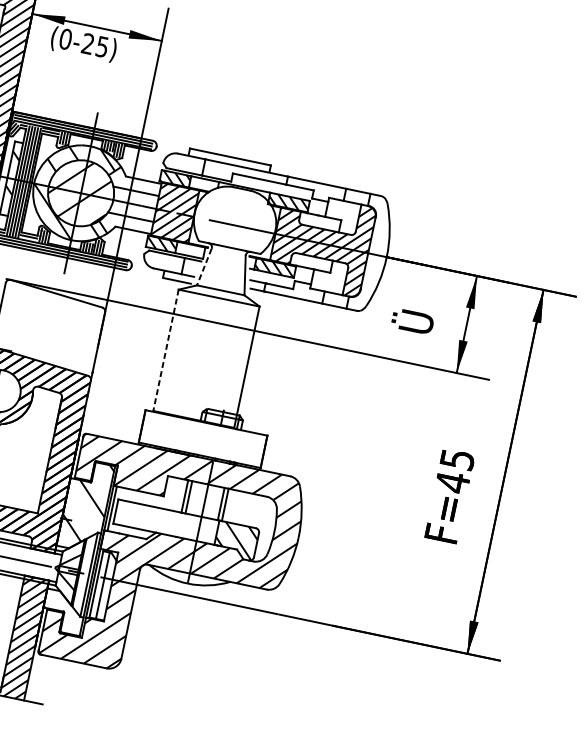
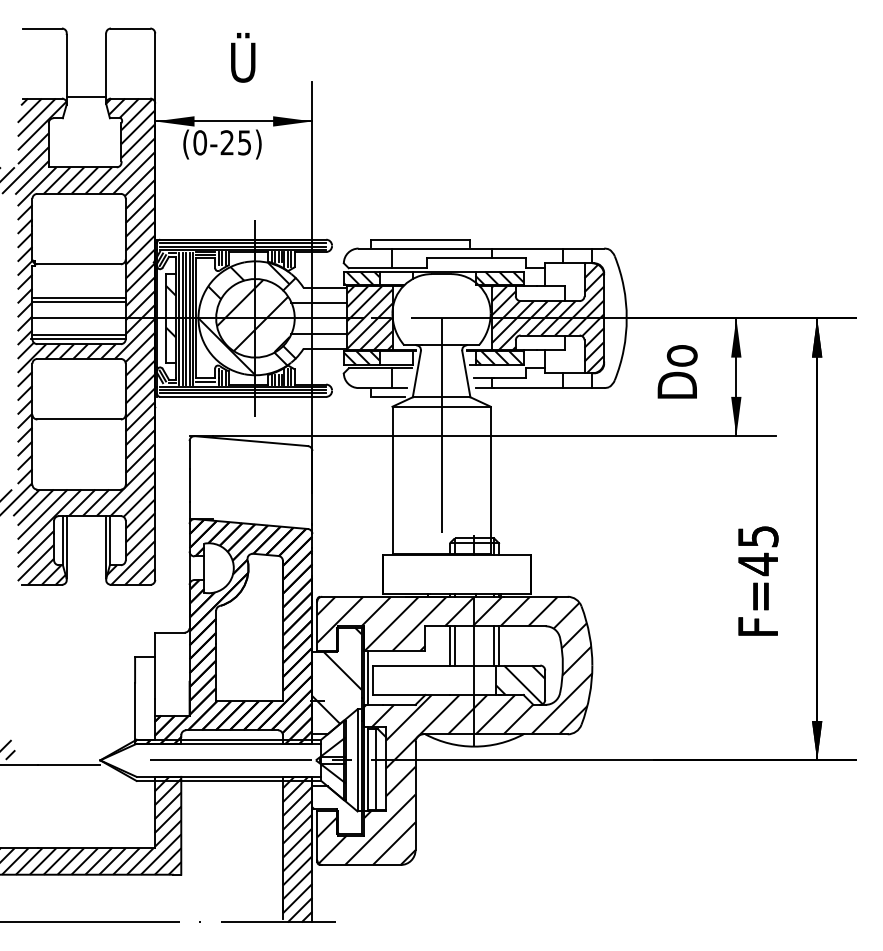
line: (204, 267) -> (416, 374), dashed -> solid
text: (415, 309) -> (672, 372), Ü -> Do
line: (215, 313) -> (441, 425), added
line: (166, 350) -> (392, 480), dashed -> solid

